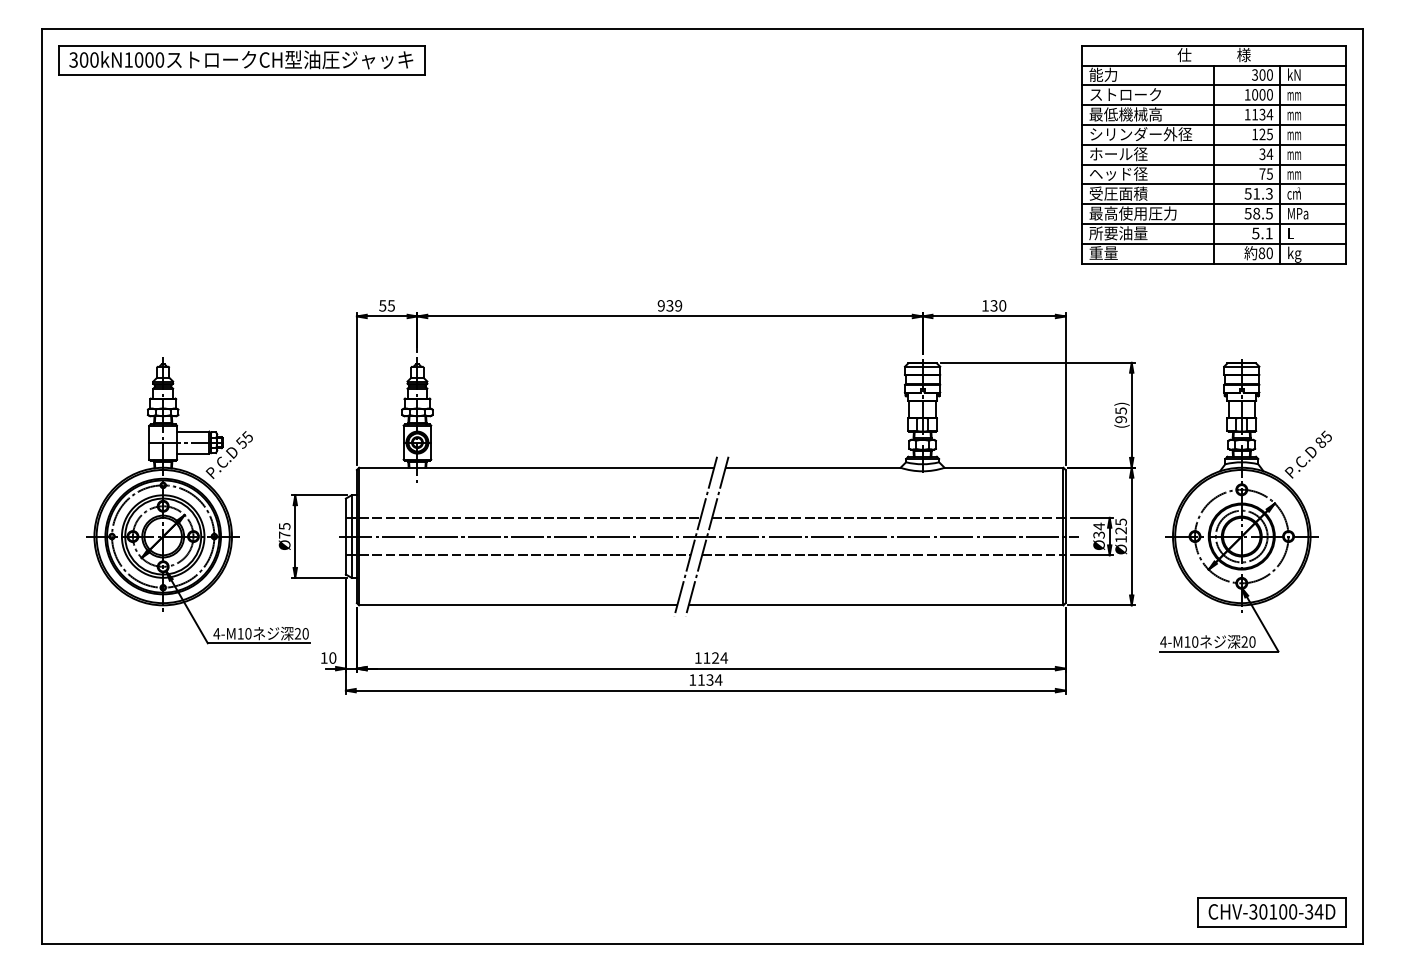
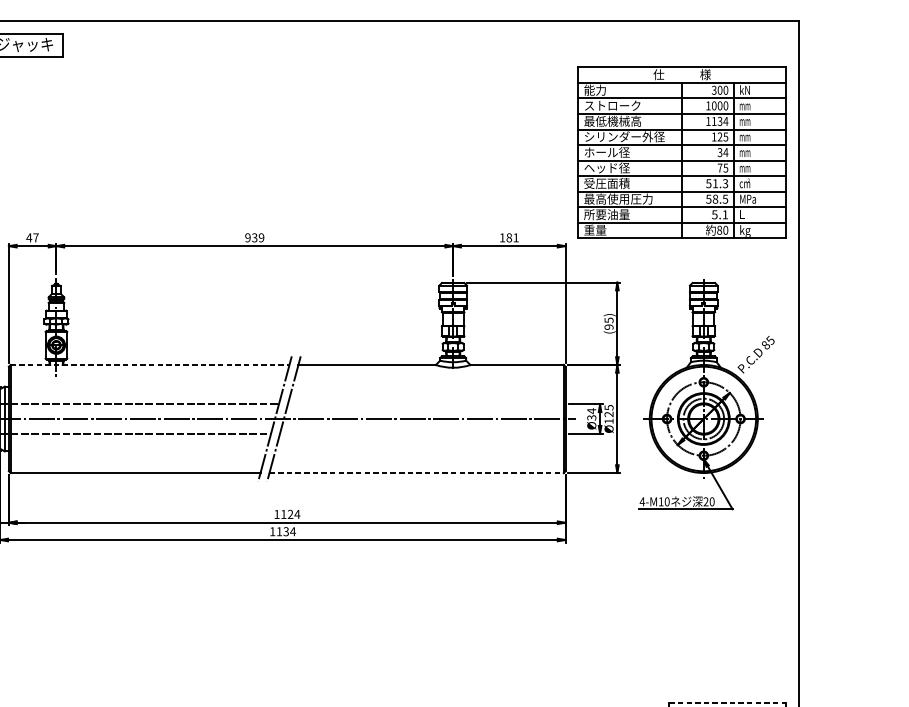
part: (1213, 154) -> (681, 152), moved
text: (386, 305) -> (32, 237), 55 -> 47
text: (998, 305) -> (512, 237), 130 -> 181
line: (536, 467) -> (149, 364), solid -> dashed
line: (888, 517) -> (426, 404), removed
line: (883, 555) -> (422, 433), removed
line: (876, 605) -> (416, 473), solid -> dashed
line: (1272, 897) -> (727, 702), solid -> dashed

